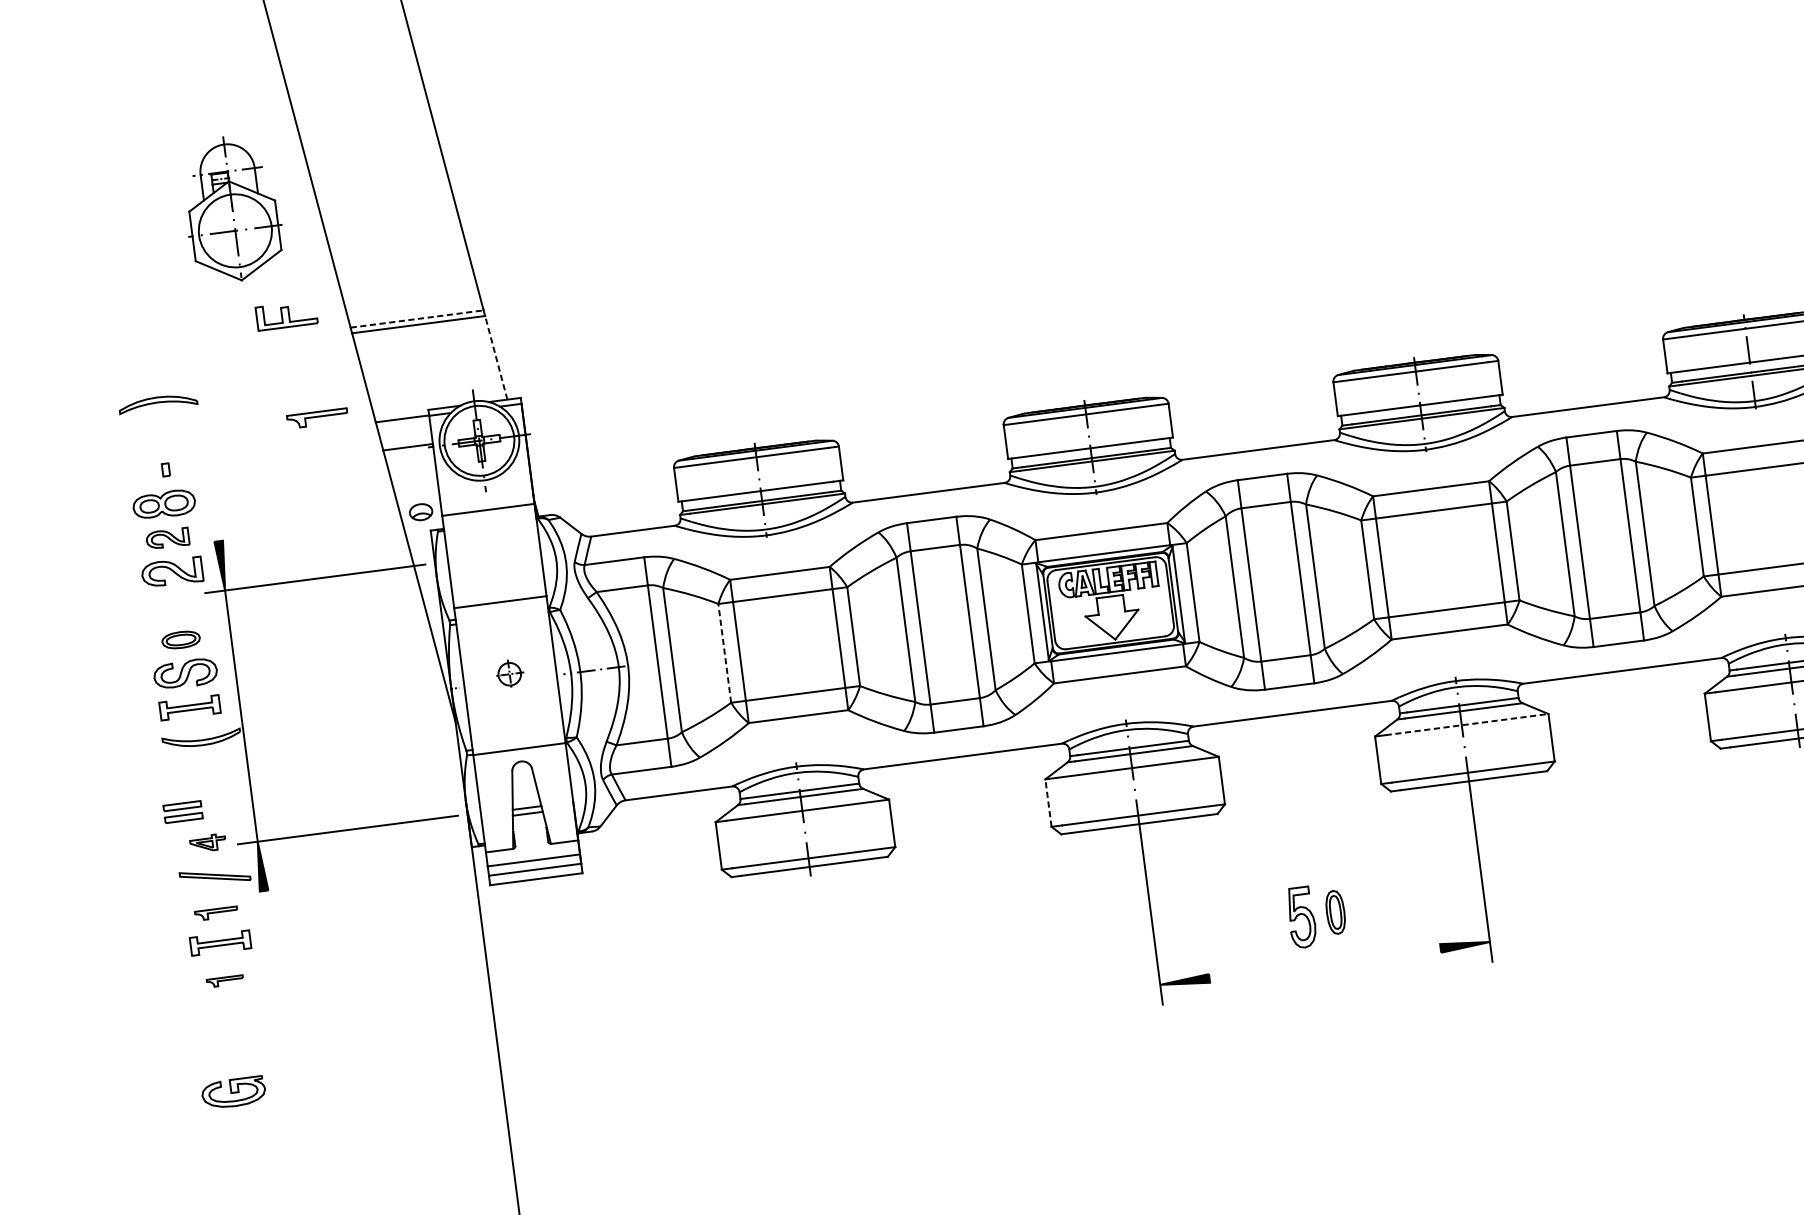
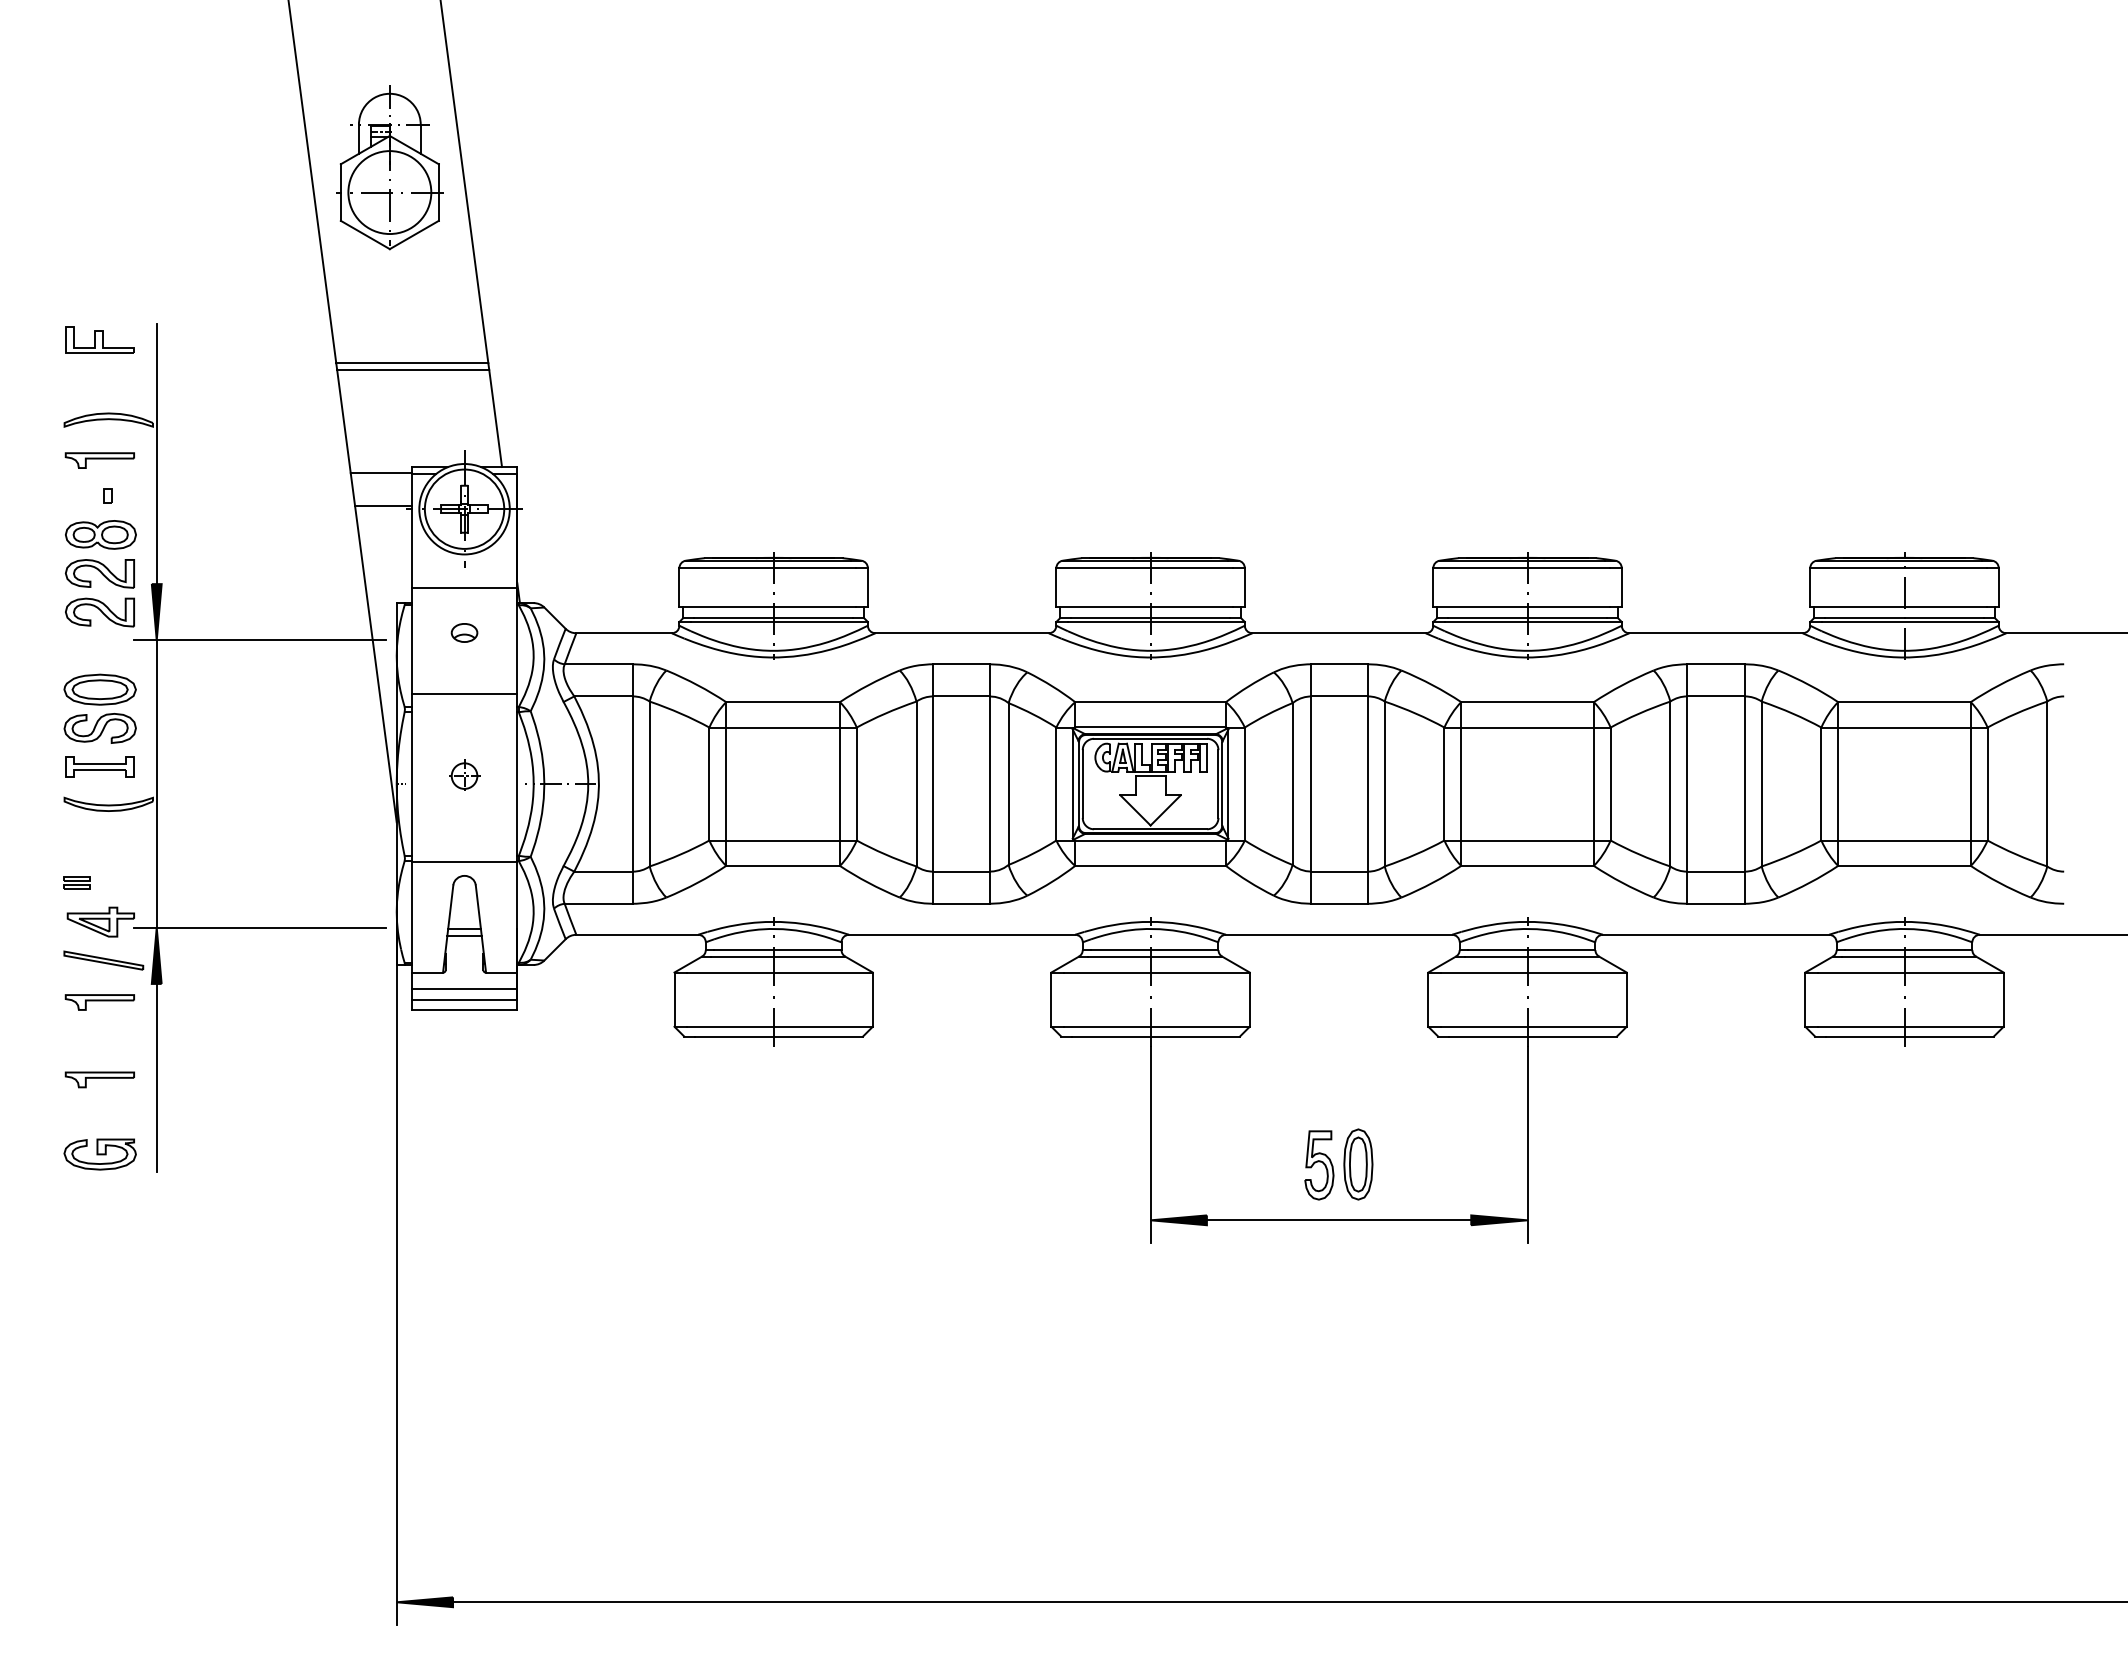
part: (232, 209) -> (389, 167), moved
part: (286, 314) -> (99, 339), moved
line: (417, 319) -> (412, 363), dashed -> solid
line: (496, 357) -> (495, 417), dashed -> solid
part: (317, 418) -> (99, 460), moved
line: (203, 427) -> (156, 453), added
part: (420, 511) -> (464, 632), moved
part: (167, 538) -> (99, 573), size x1.43
part: (180, 639) -> (99, 689), size x1.67
line: (724, 652) -> (709, 783), dashed -> solid
line: (1467, 724) -> (1534, 972), dashed -> solid
line: (1048, 802) -> (1051, 999), dashed -> solid
part: (182, 811) -> (76, 882), size x0.62
part: (207, 842) -> (100, 921), size x1.67
part: (1335, 912) -> (1358, 1164), size x1.43
part: (216, 913) -> (99, 1002), size x1.43
part: (219, 942) -> (99, 1035), removed
line: (1324, 963) -> (1338, 1220), added
line: (274, 972) -> (156, 1077), added
part: (224, 981) -> (99, 1079), size x1.67
part: (233, 1092) -> (99, 1154), moved

